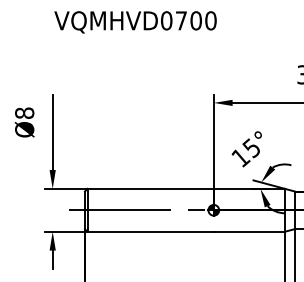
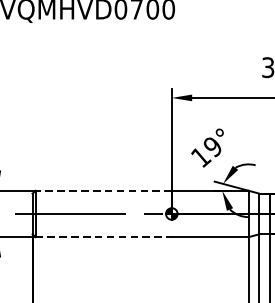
text: (250, 148) -> (211, 147), 15° -> 19°
line: (150, 188) -> (103, 190), solid -> dashed
line: (151, 231) -> (104, 236), solid -> dashed

